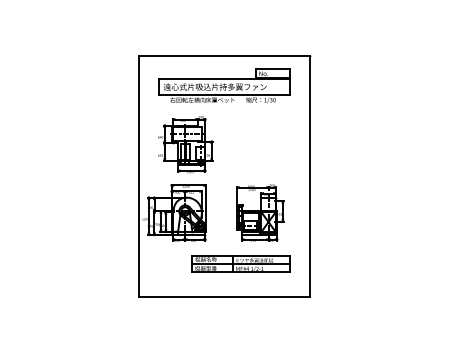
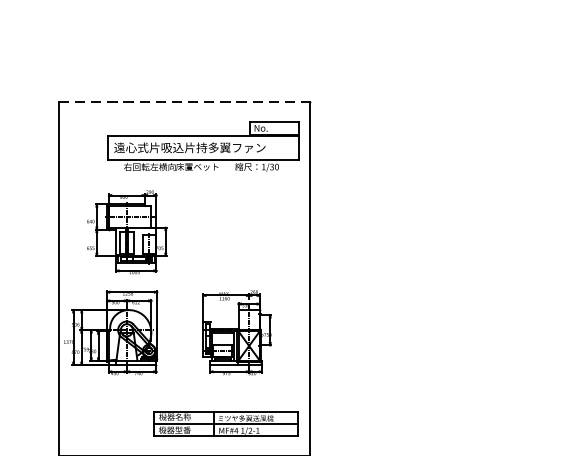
line: (224, 56) -> (184, 102), solid -> dashed
part: (224, 85) -> (203, 145), moved
part: (240, 263) -> (225, 422), moved

